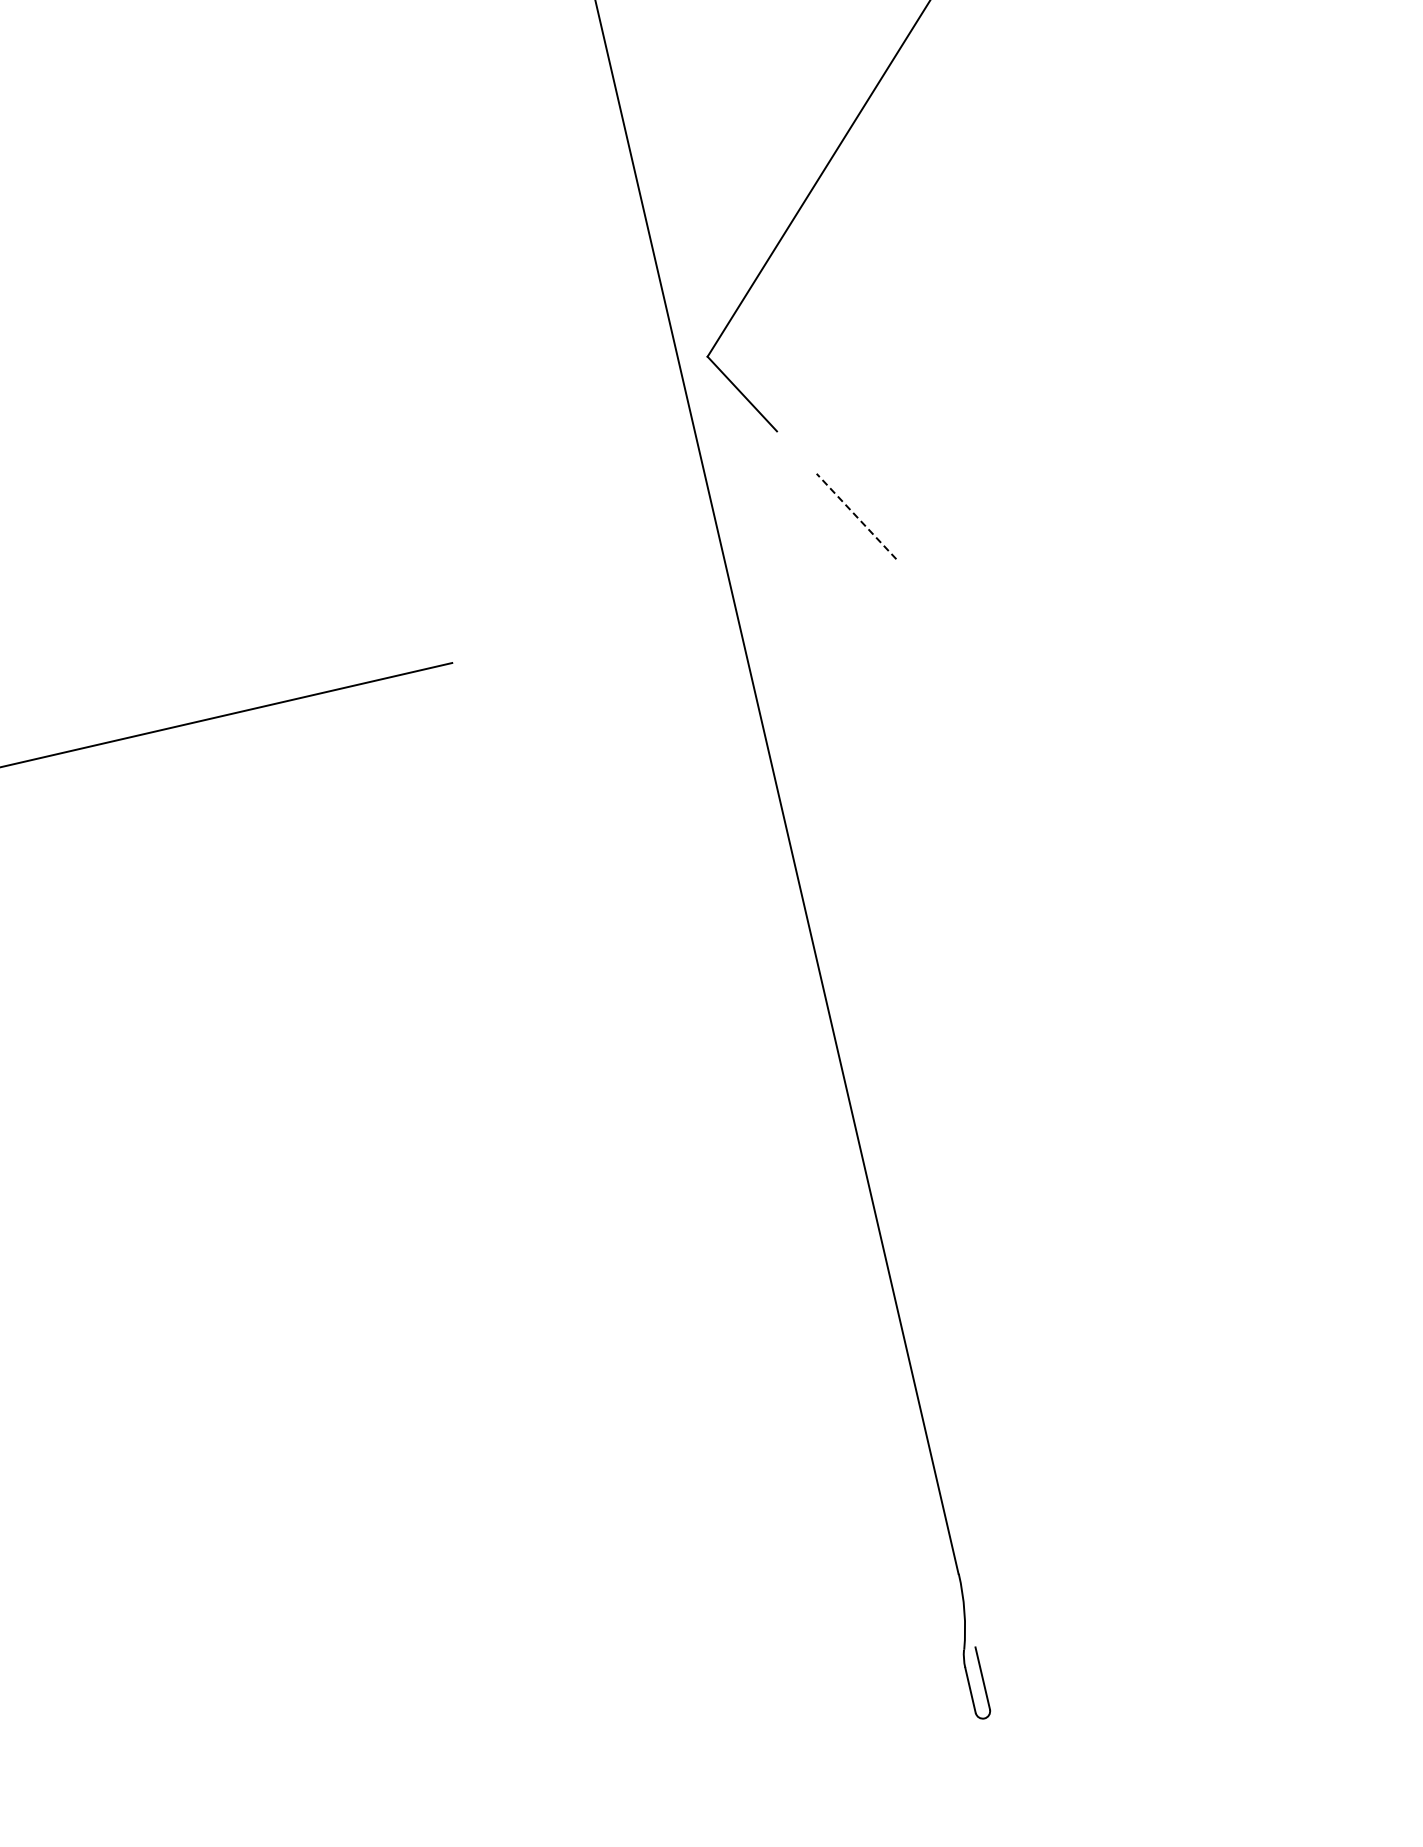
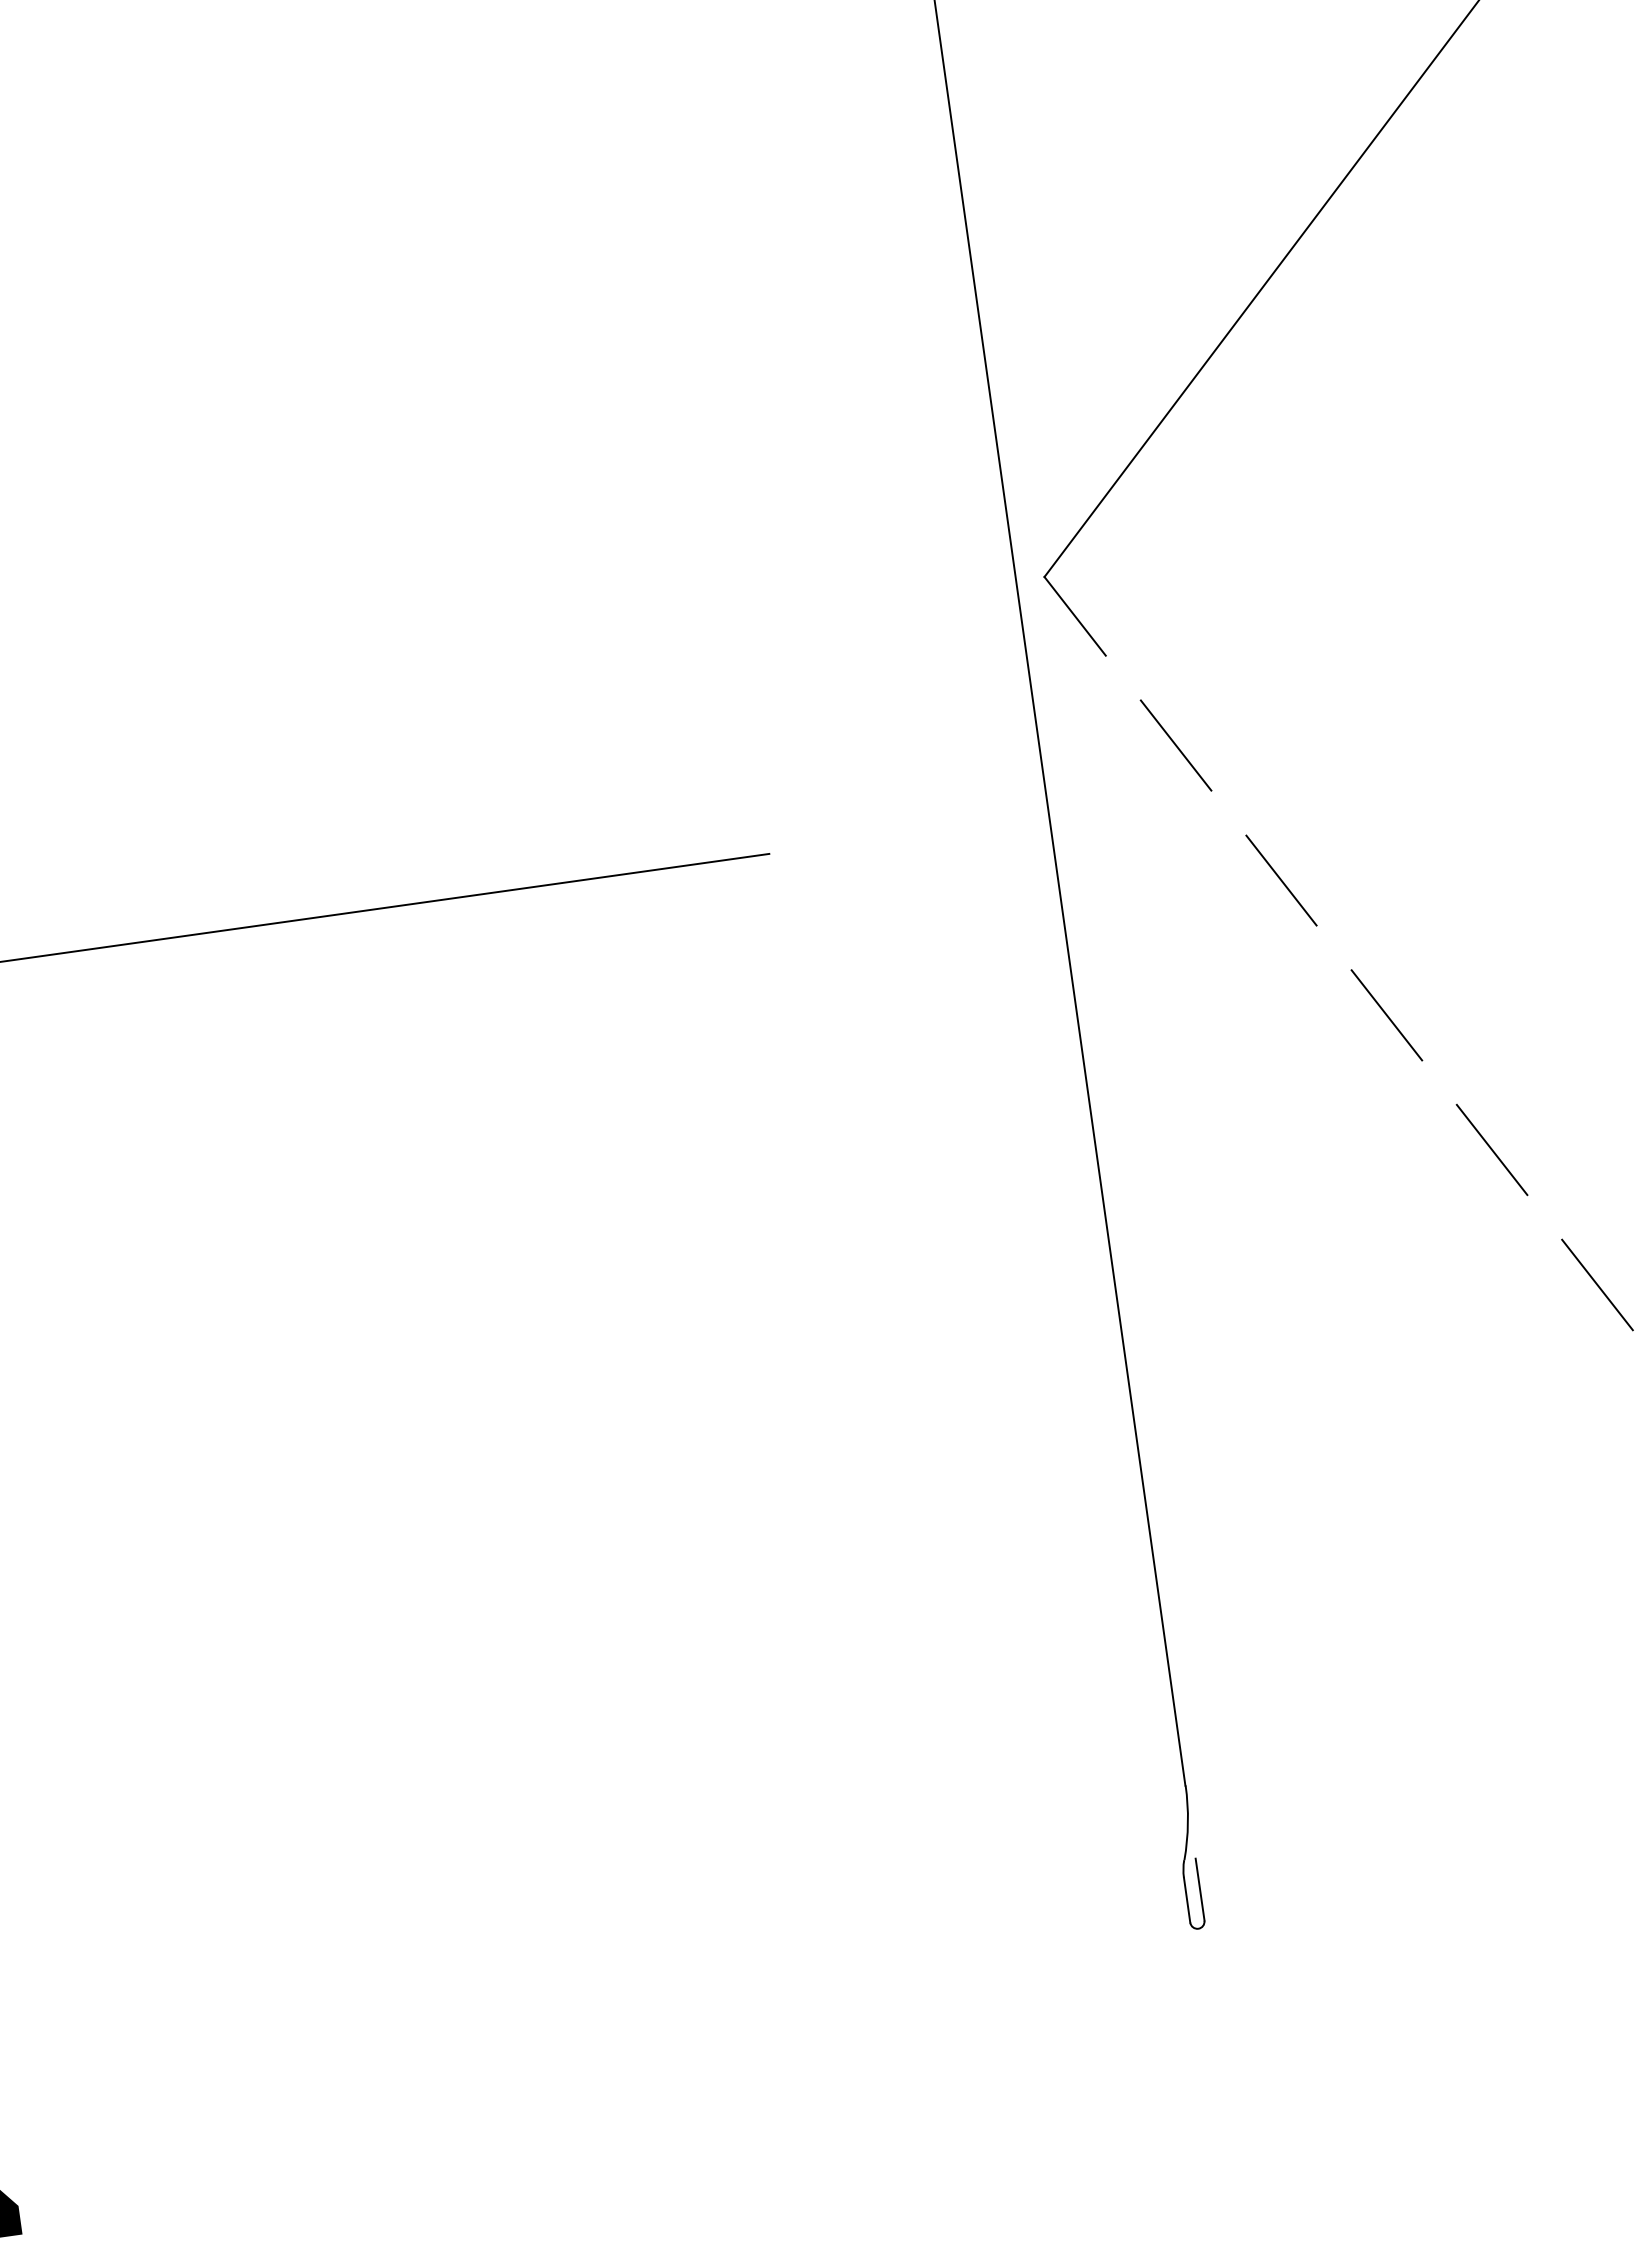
line: (855, 516) -> (1175, 745), dashed -> solid
line: (975, 644) -> (1281, 880), added
line: (1094, 772) -> (1386, 1015), added
line: (1213, 899) -> (1491, 1149), added
line: (1333, 1027) -> (1597, 1284), added

